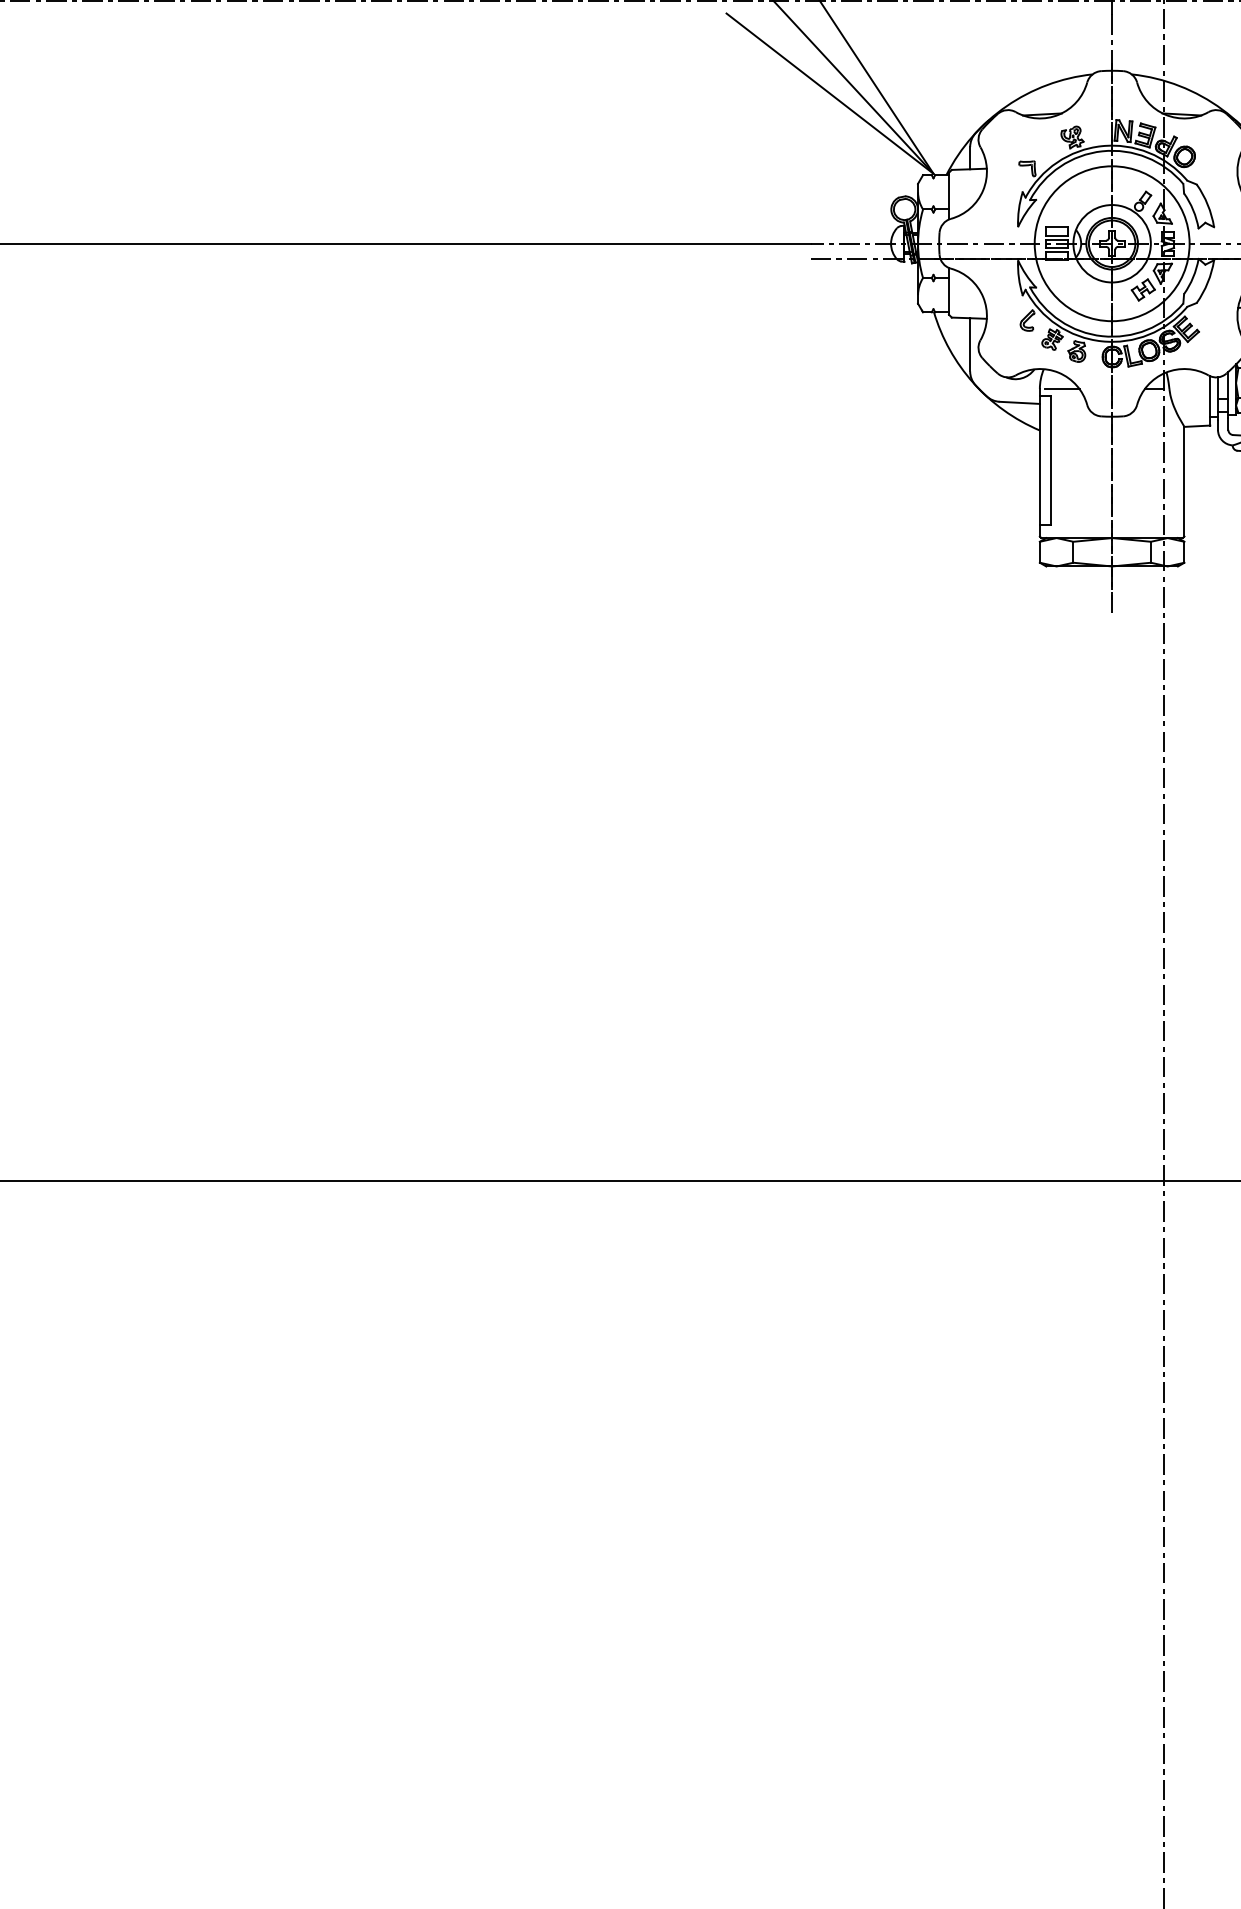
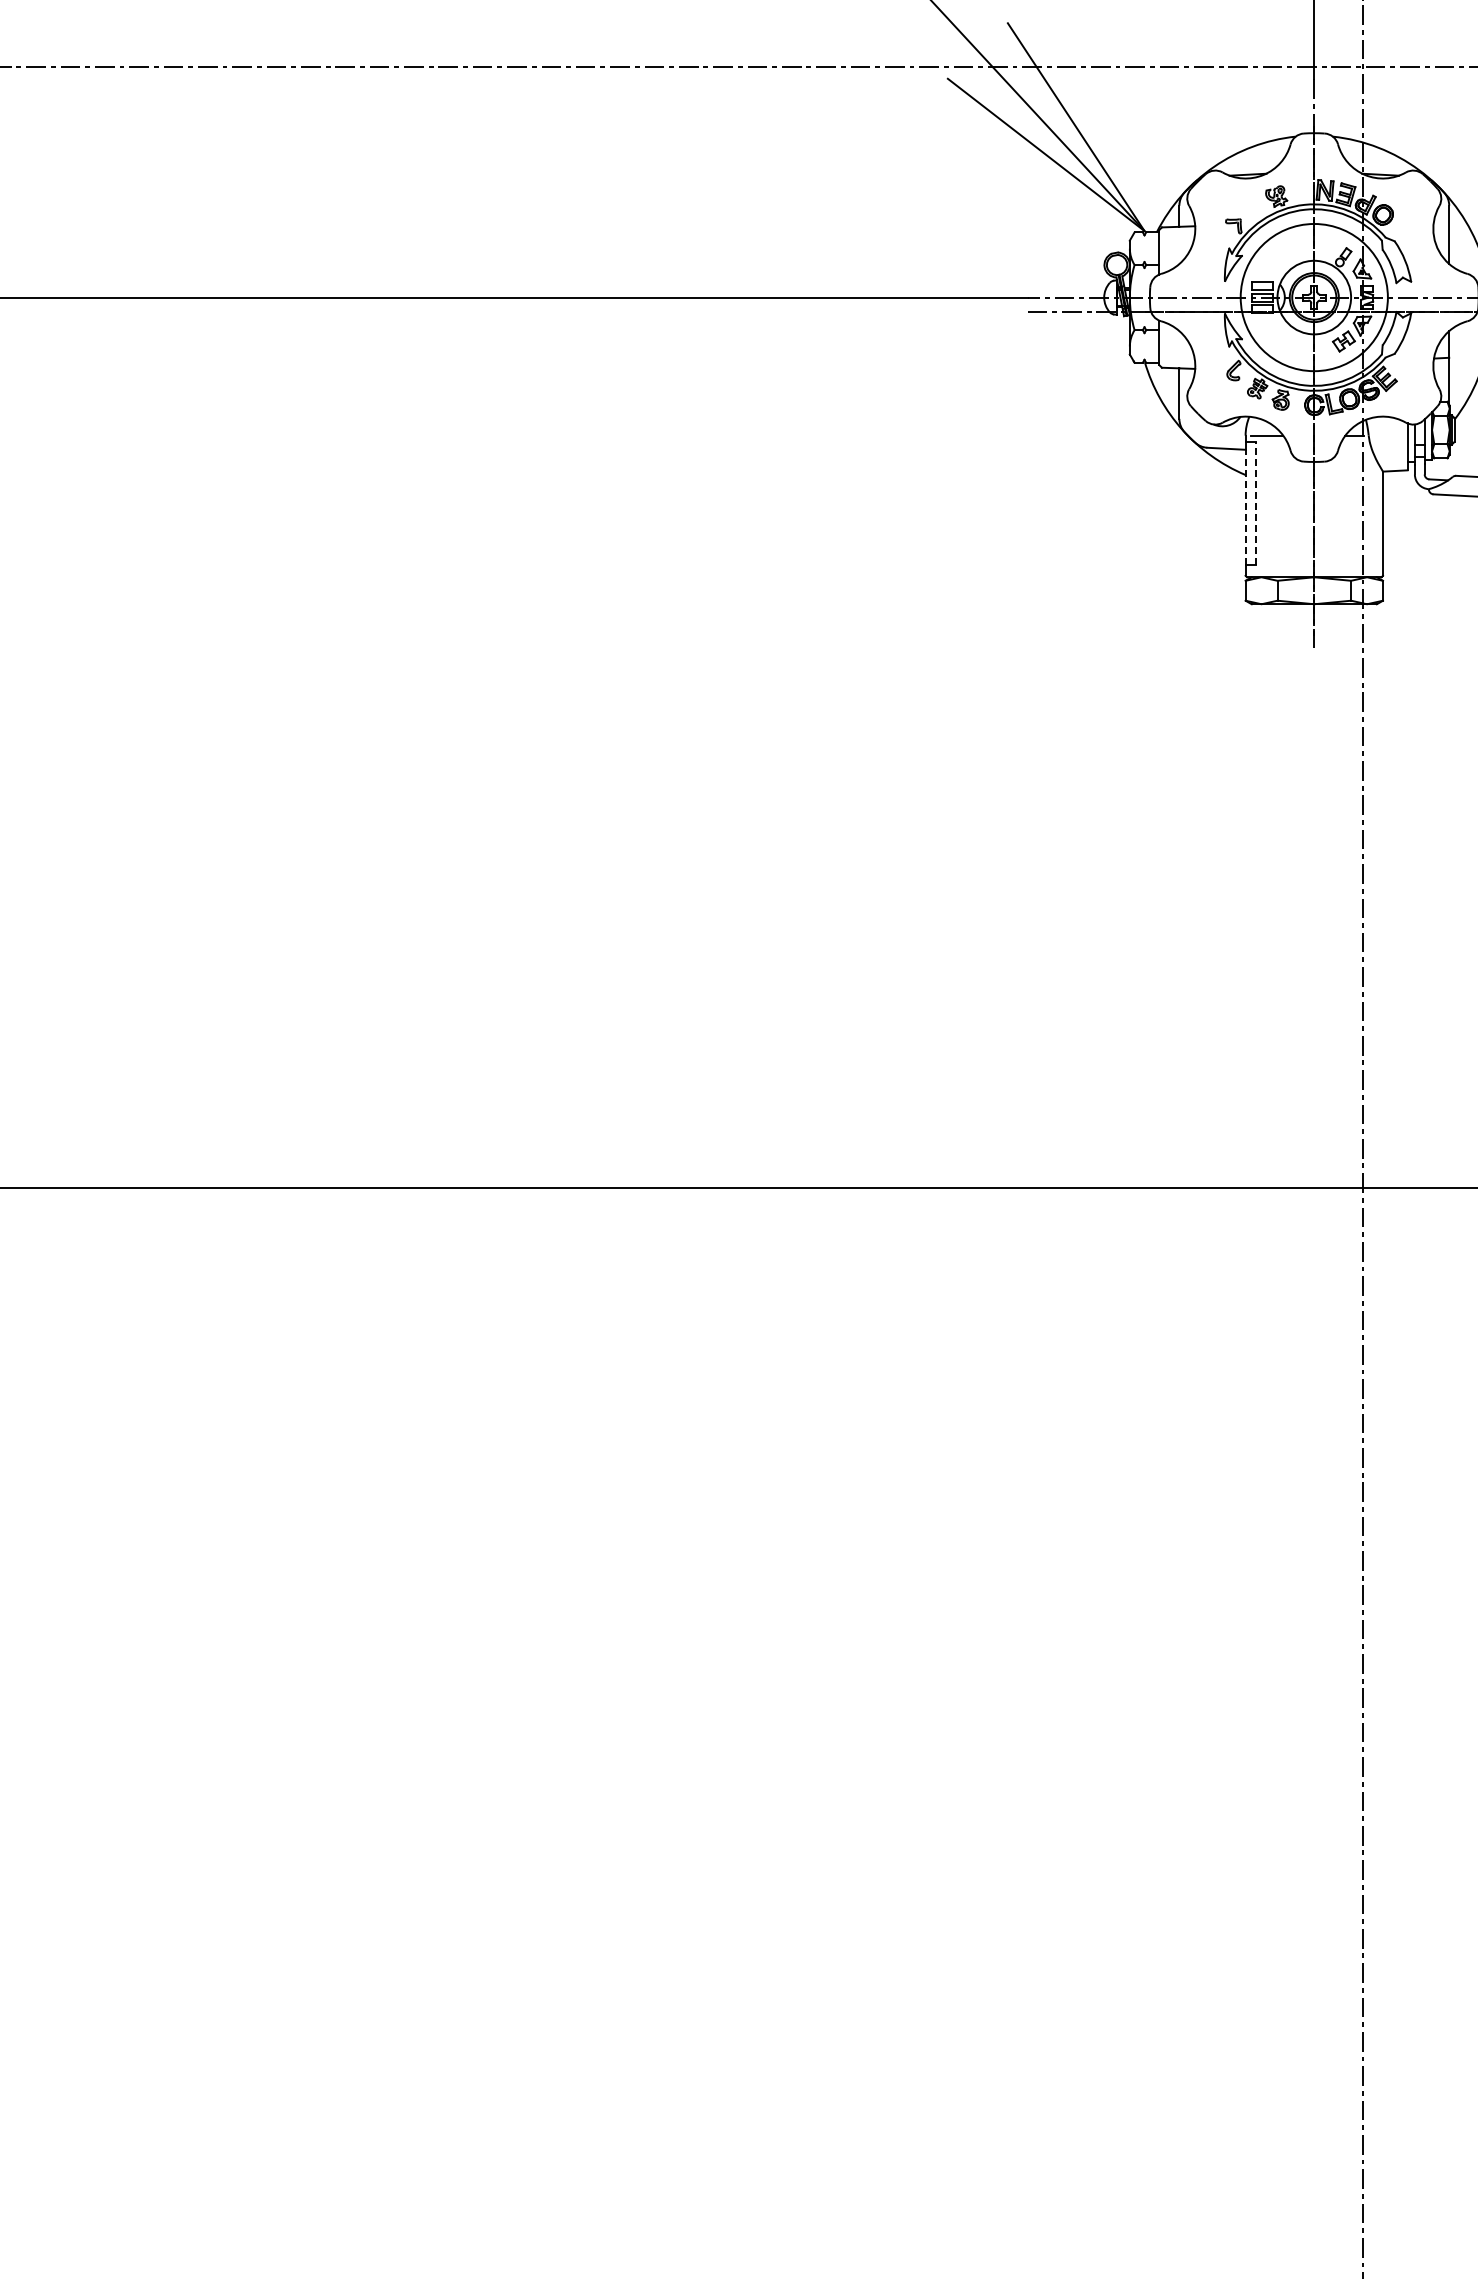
line: (1051, 460) -> (1256, 503), solid -> dashed
line: (1039, 464) -> (1245, 507), solid -> dashed

